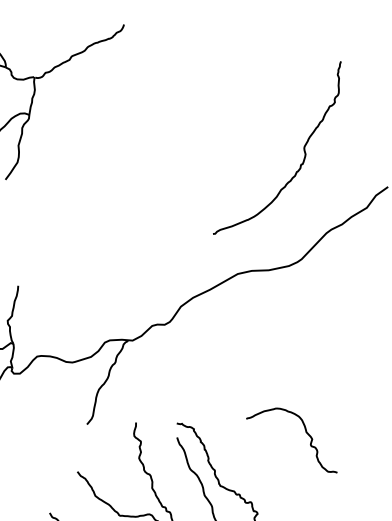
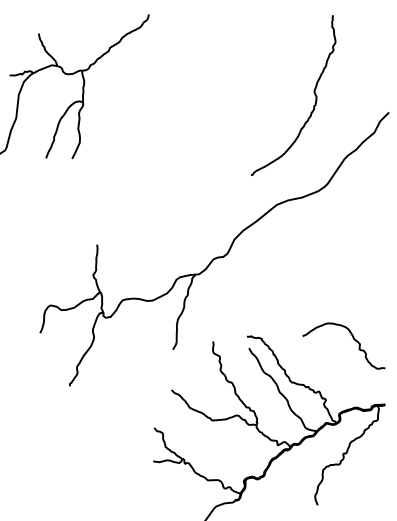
curve: (304, 431) -> (352, 338), moved

